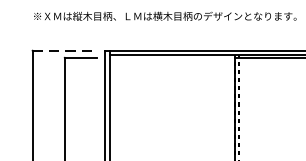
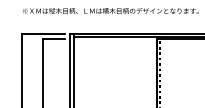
line: (64, 51) -> (43, 34), dashed -> solid

